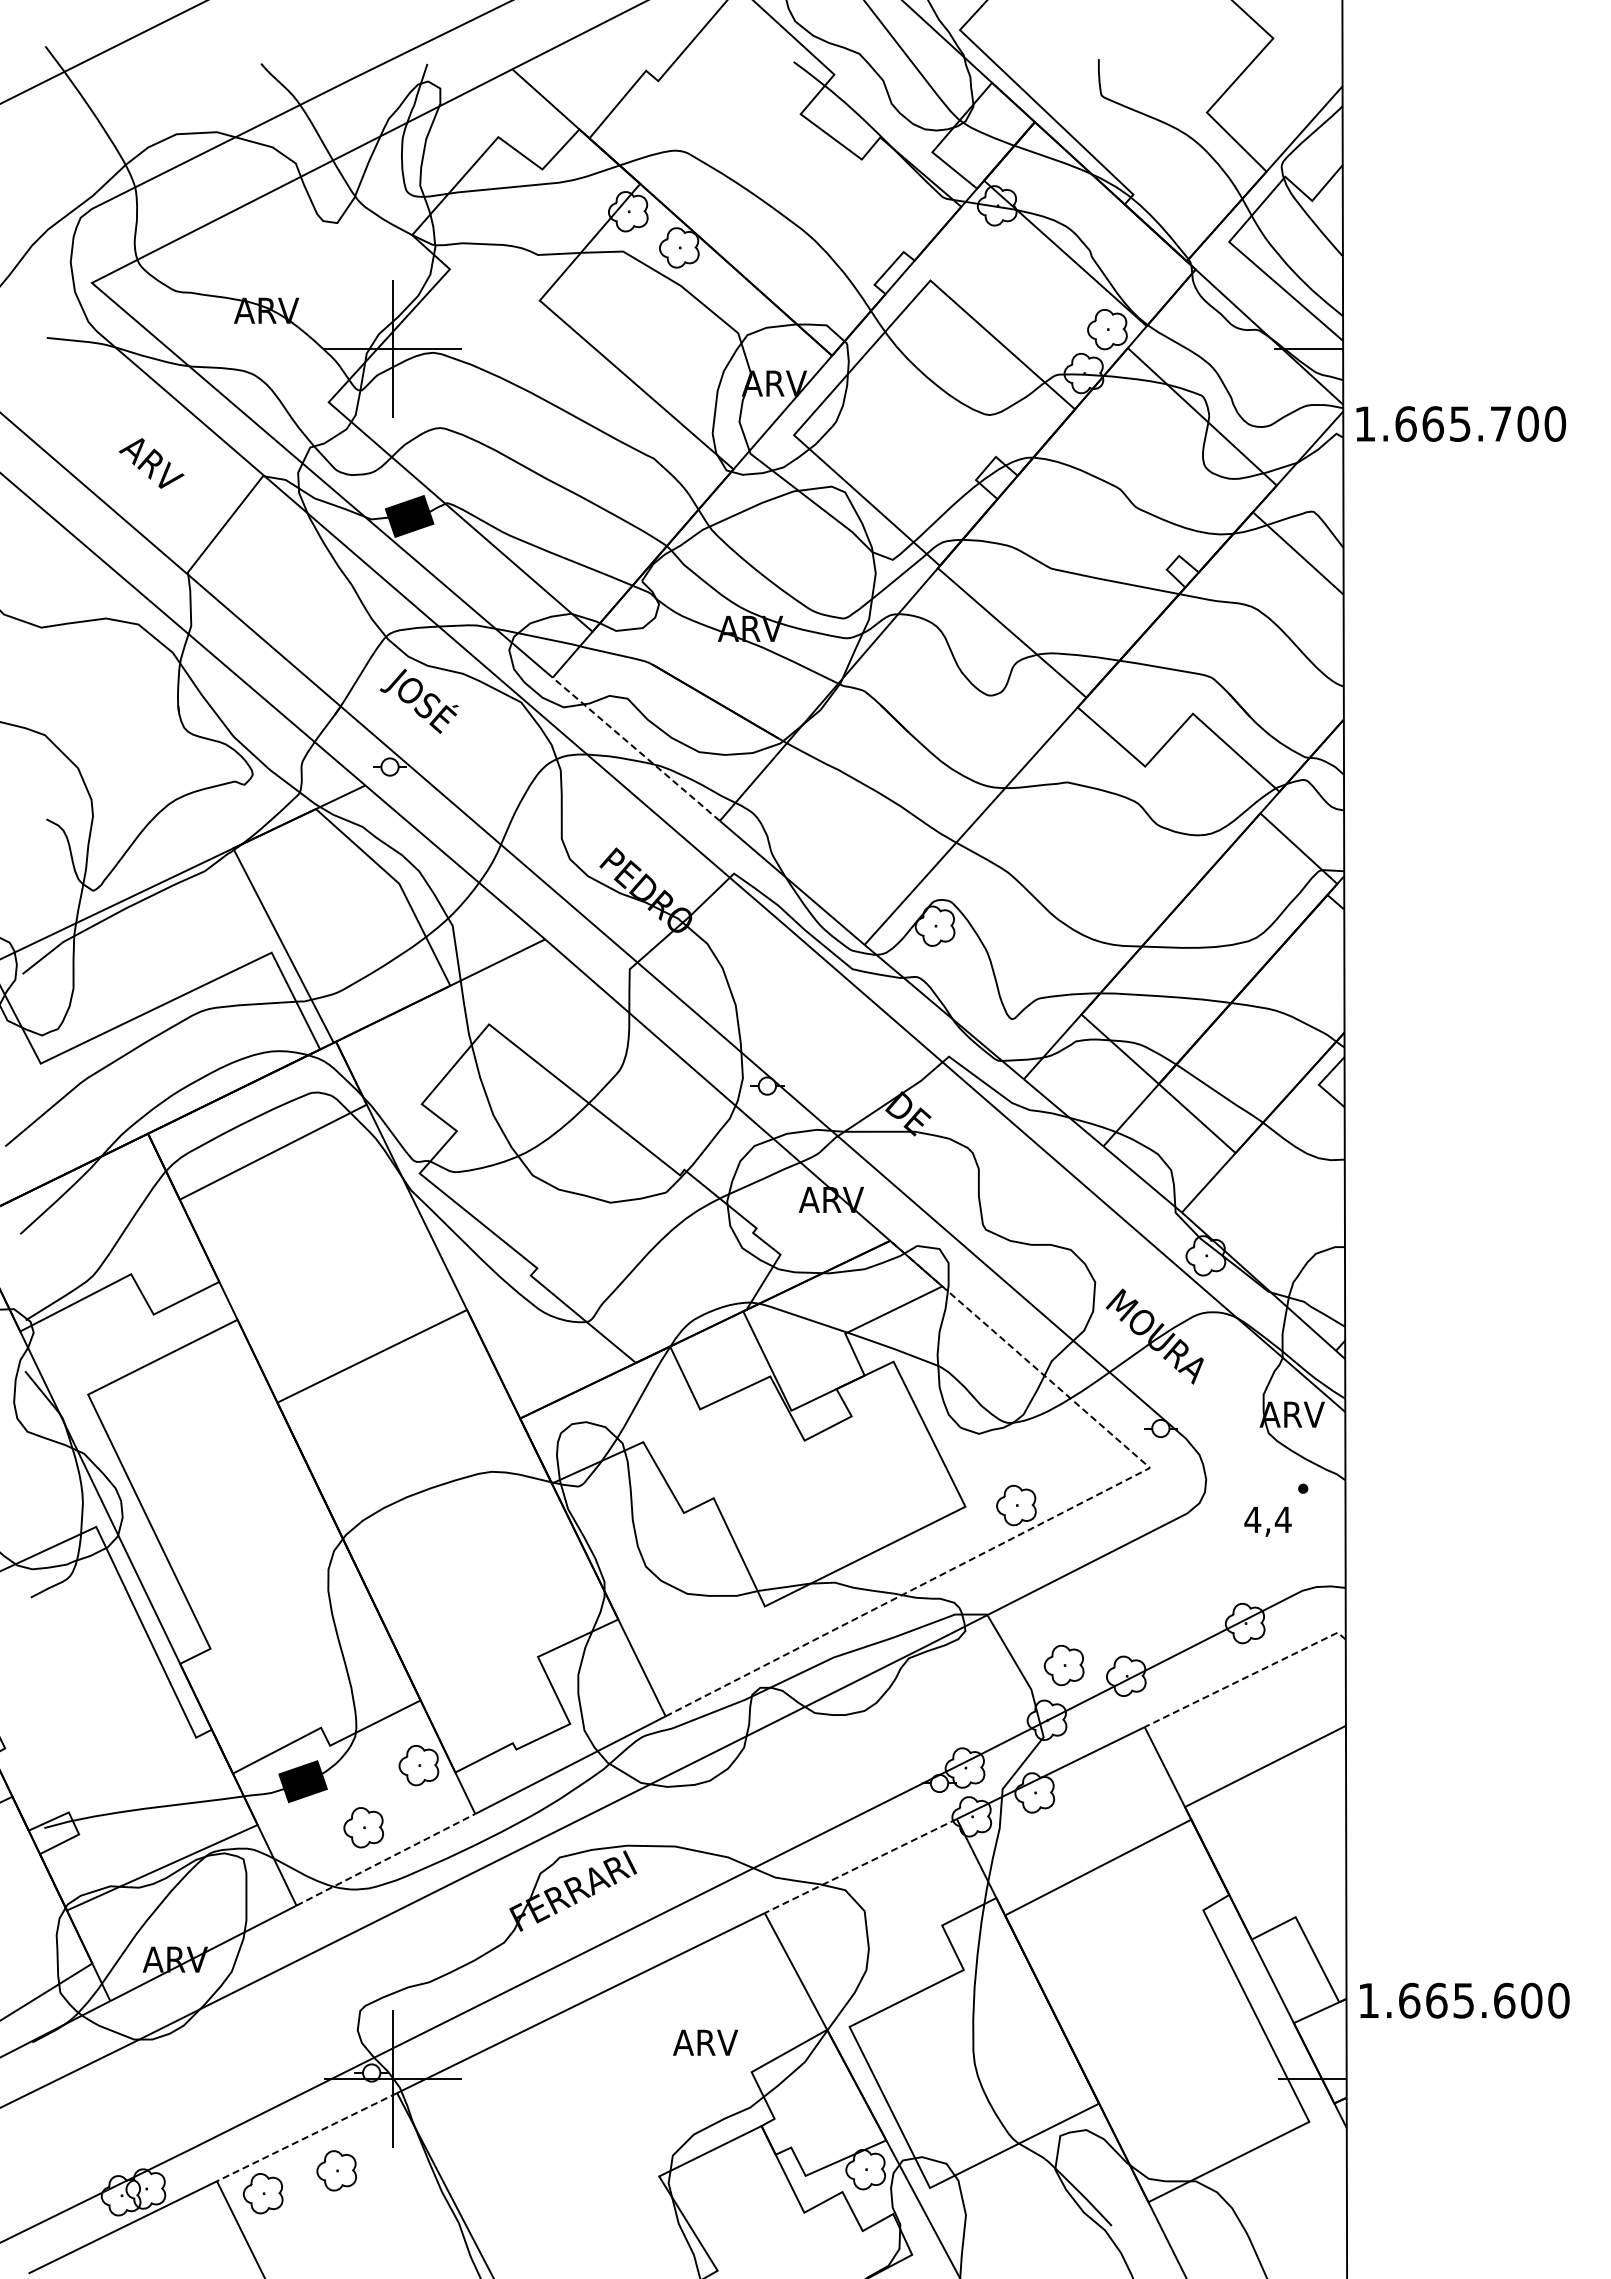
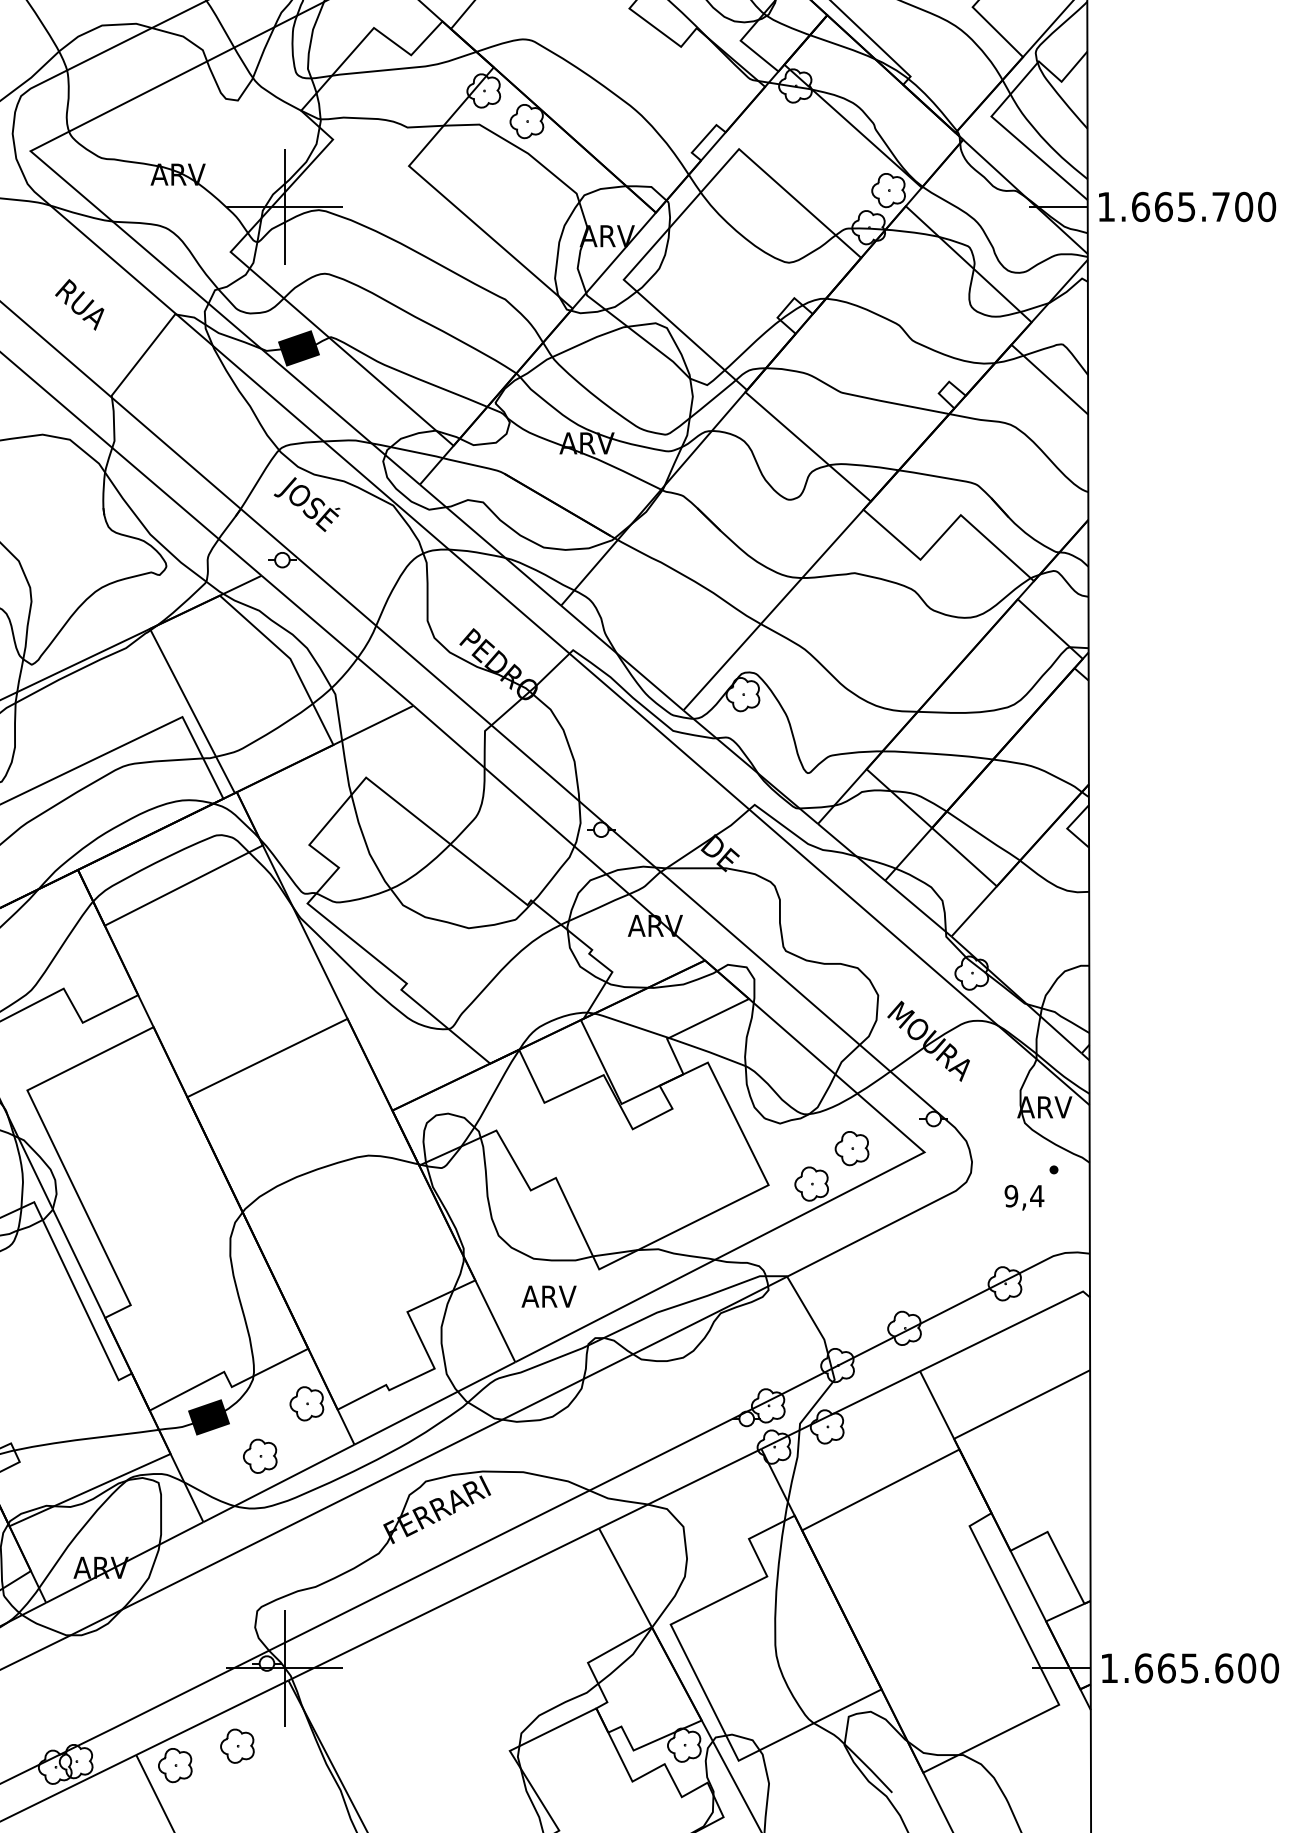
text: (1461, 423) -> (1187, 206), moved
text: (151, 464) -> (80, 304), ARV -> RUA
line: (635, 749) -> (489, 545), dashed -> solid
line: (1062, 1512) -> (850, 1189), dashed -> solid
text: (1252, 1519) -> (1011, 1195), 4,4 -> 9,4
part: (1063, 1665) -> (851, 1148), moved
line: (1246, 1677) -> (1006, 1329), dashed -> solid
line: (386, 1859) -> (279, 1483), dashed -> solid
line: (860, 1866) -> (679, 1489), dashed -> solid
text: (1464, 2000) -> (1190, 1668), moved
text: (705, 2042) -> (548, 1296), moved
line: (306, 2137) -> (211, 1718), dashed -> solid

